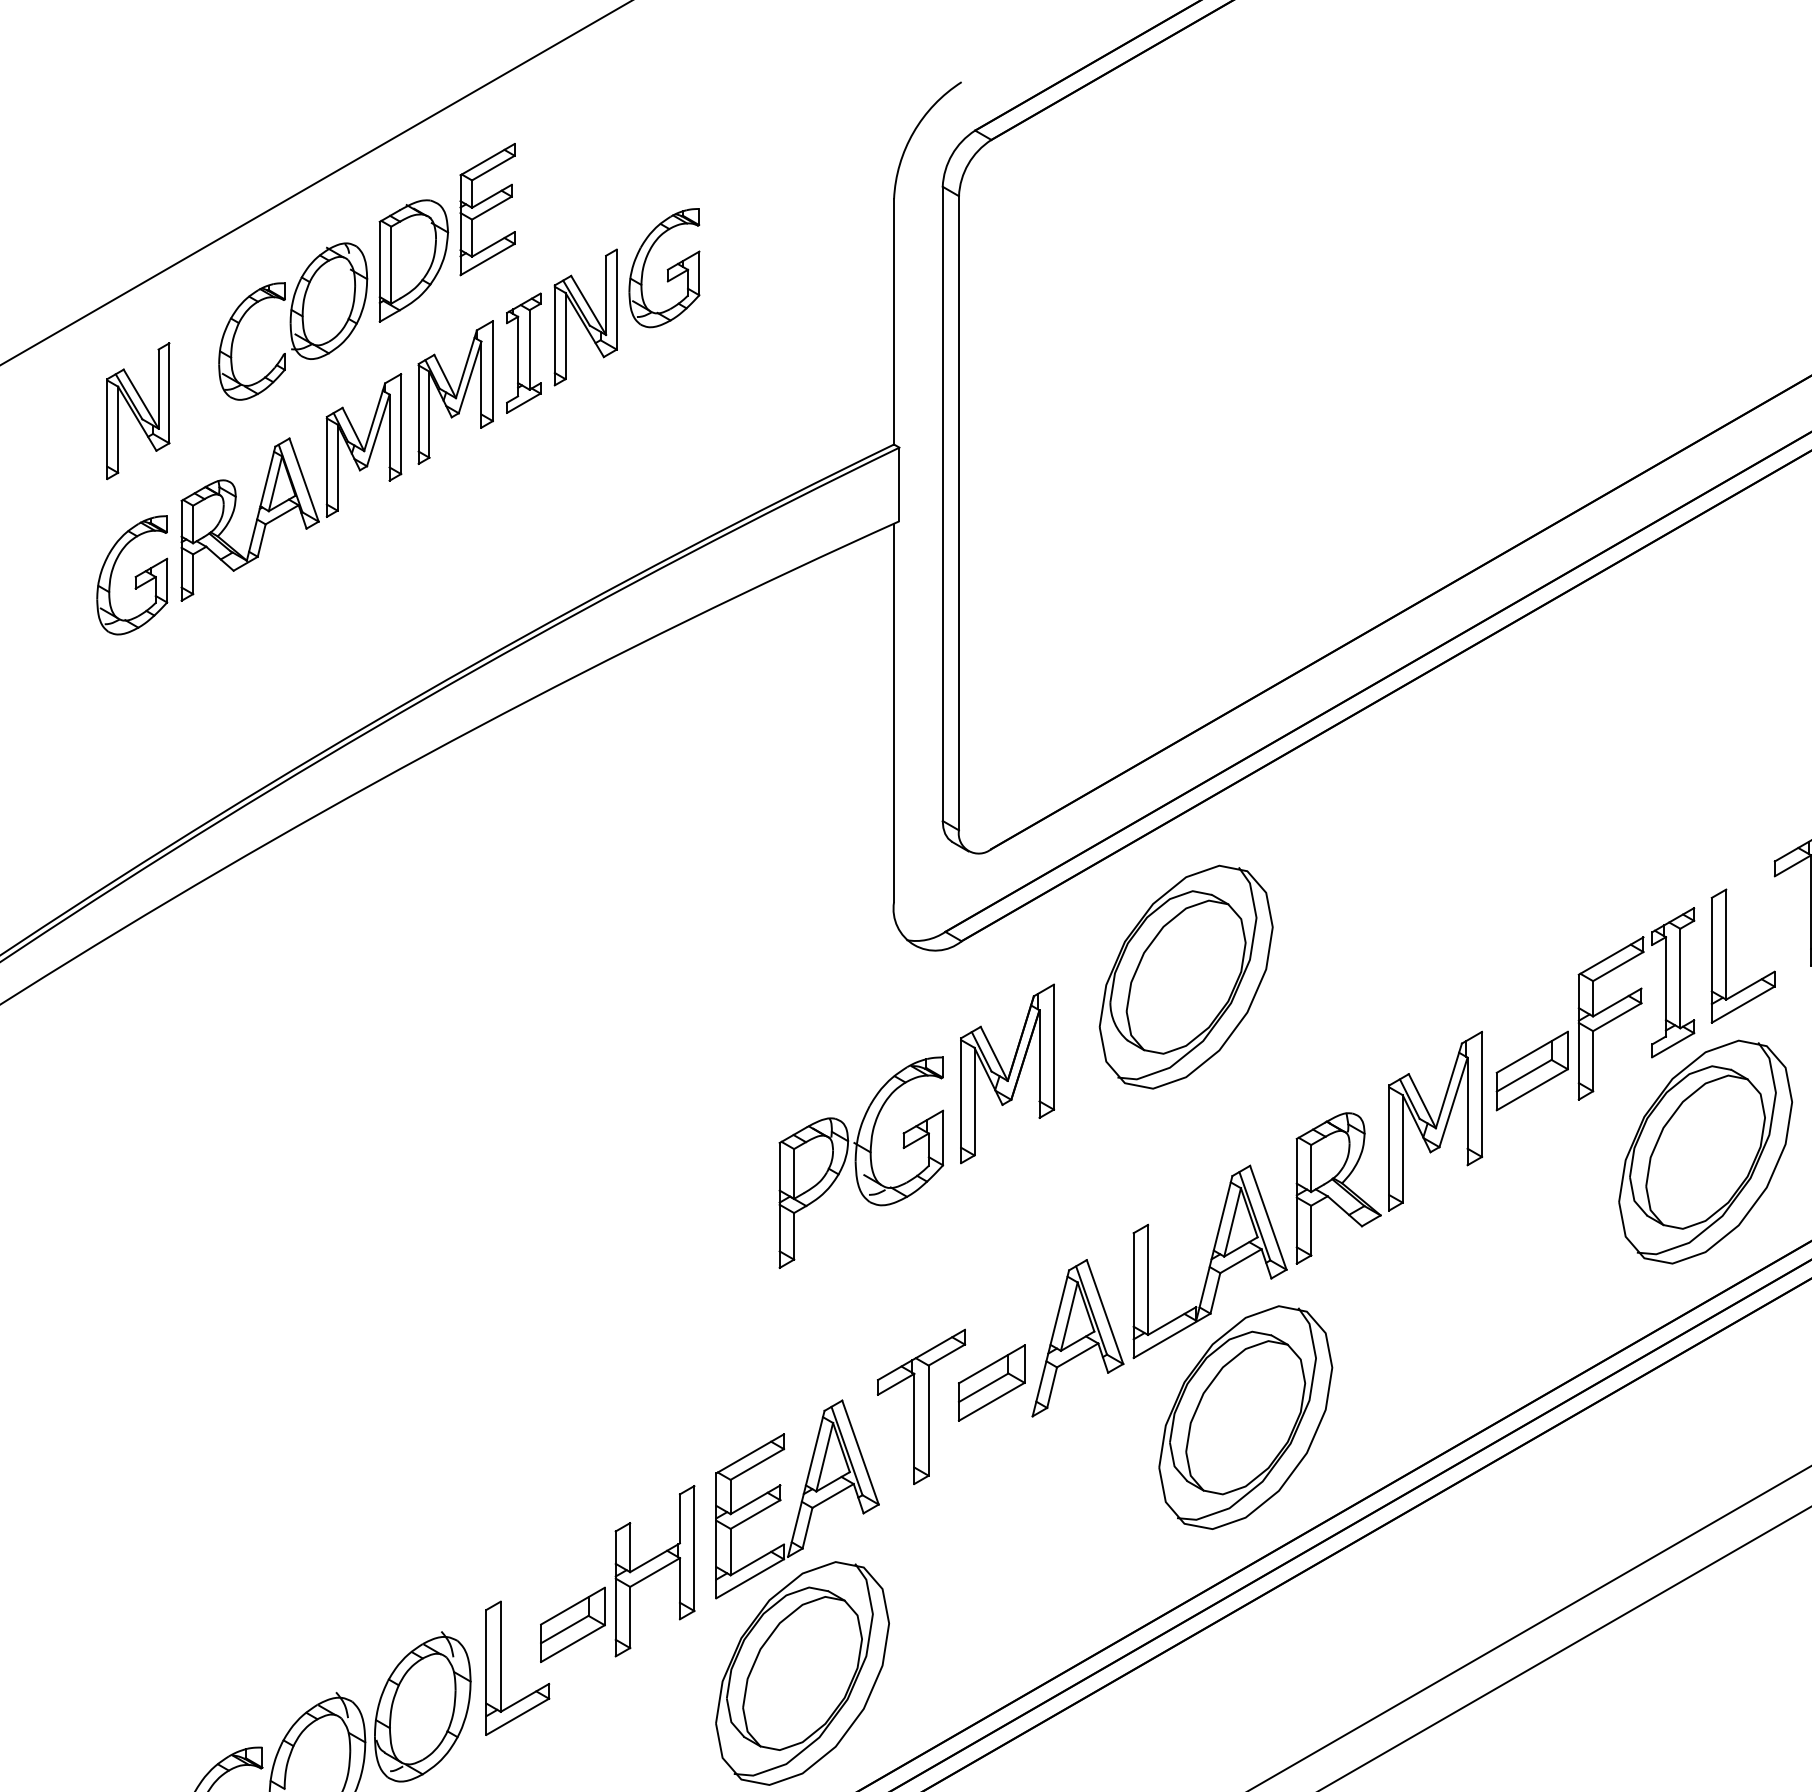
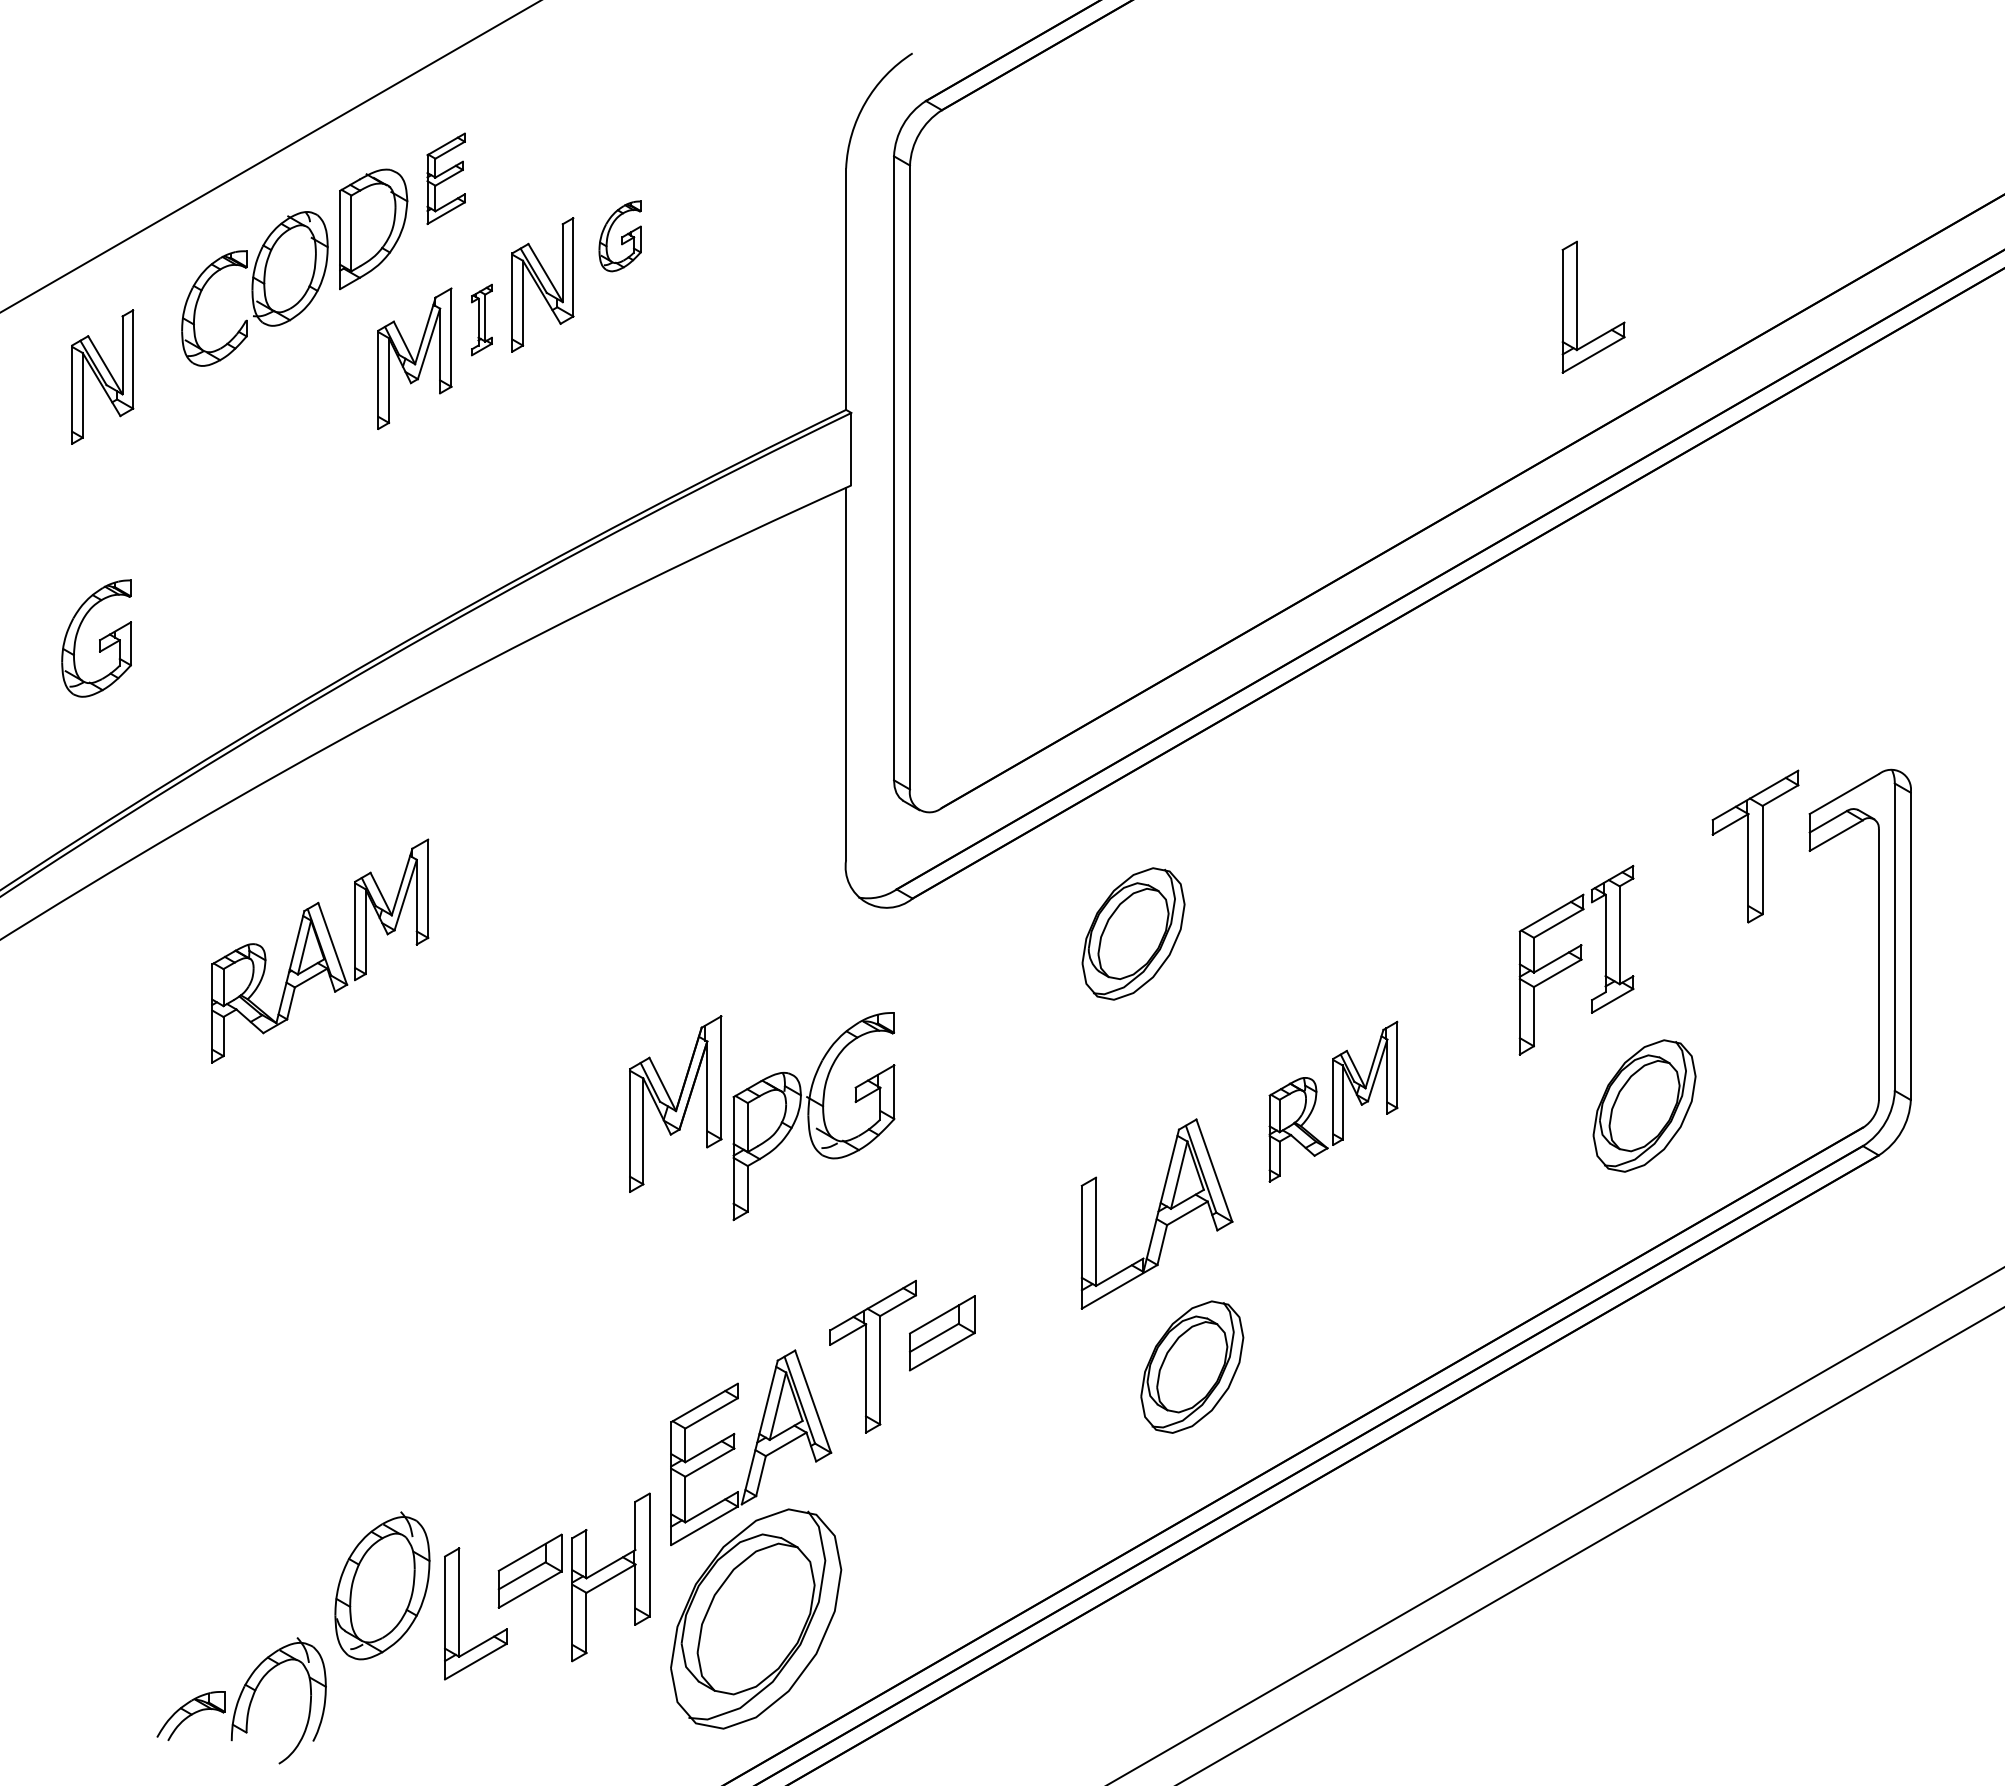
part: (486, 209) -> (445, 178), size x0.7
part: (663, 268) -> (619, 236), size x0.6
part: (523, 352) -> (481, 319), size x0.6
part: (291, 486) -> (320, 950), moved
part: (132, 575) -> (96, 638), moved
part: (1726, 955) -> (1577, 306), moved
part: (1186, 976) -> (1133, 933), size x0.6
part: (1532, 1070) -> (1474, 1025), removed
part: (1007, 1073) -> (675, 1103), moved
part: (1389, 1147) -> (1333, 1101), size x0.7
part: (1705, 1151) -> (1644, 1105), size x0.6
part: (1077, 1338) -> (1026, 1289), removed
part: (1246, 1416) -> (1192, 1366), size x0.6
part: (654, 1571) -> (610, 1577), moved
part: (422, 1706) -> (382, 1585), moved

